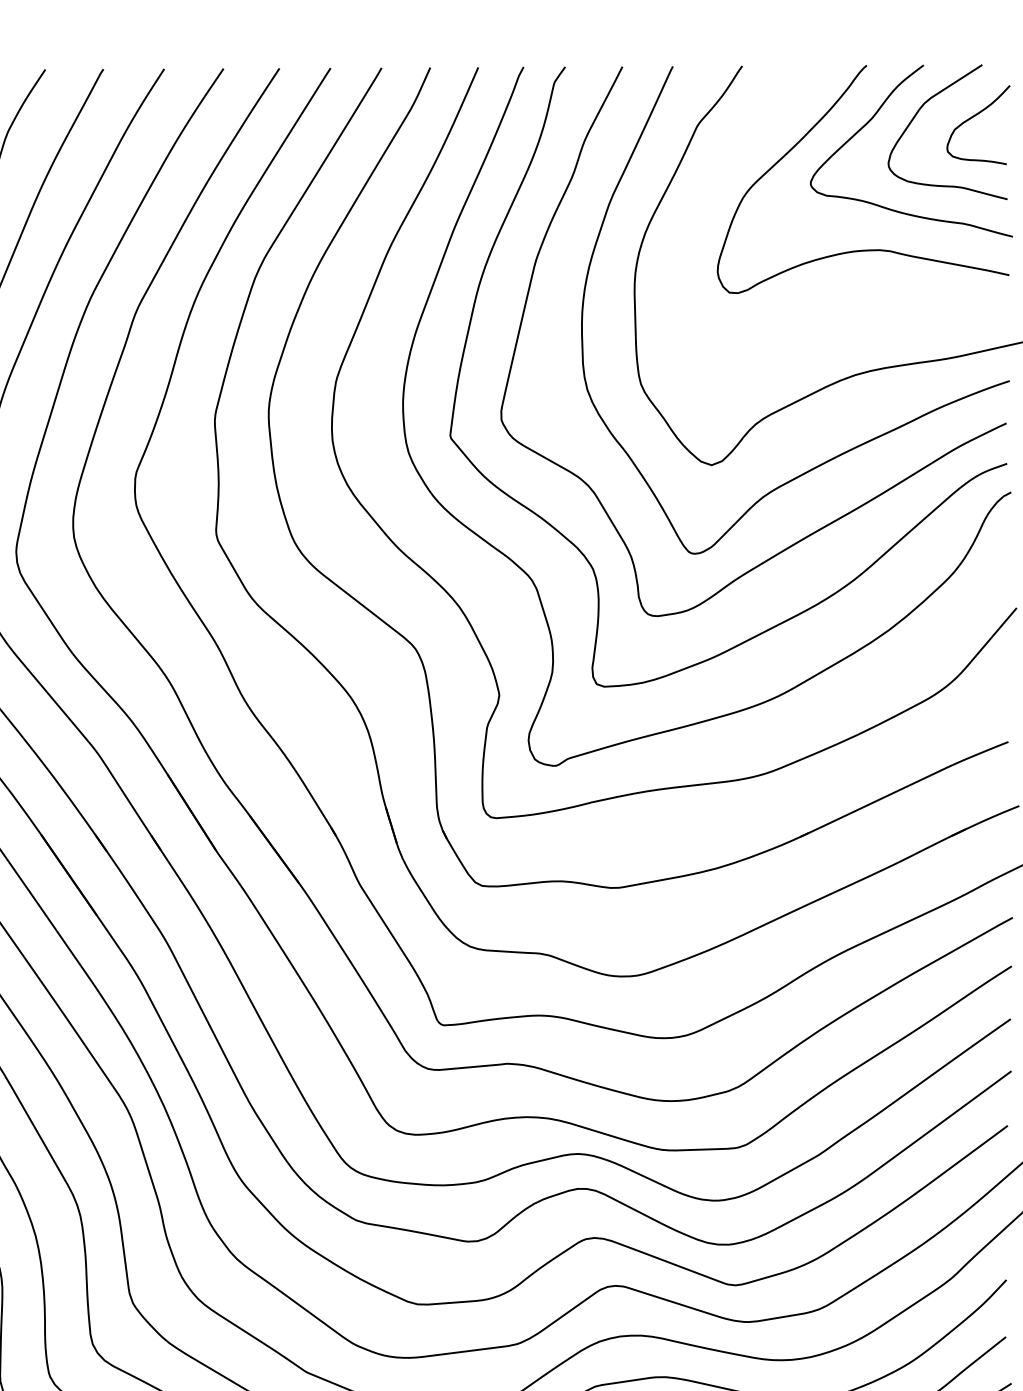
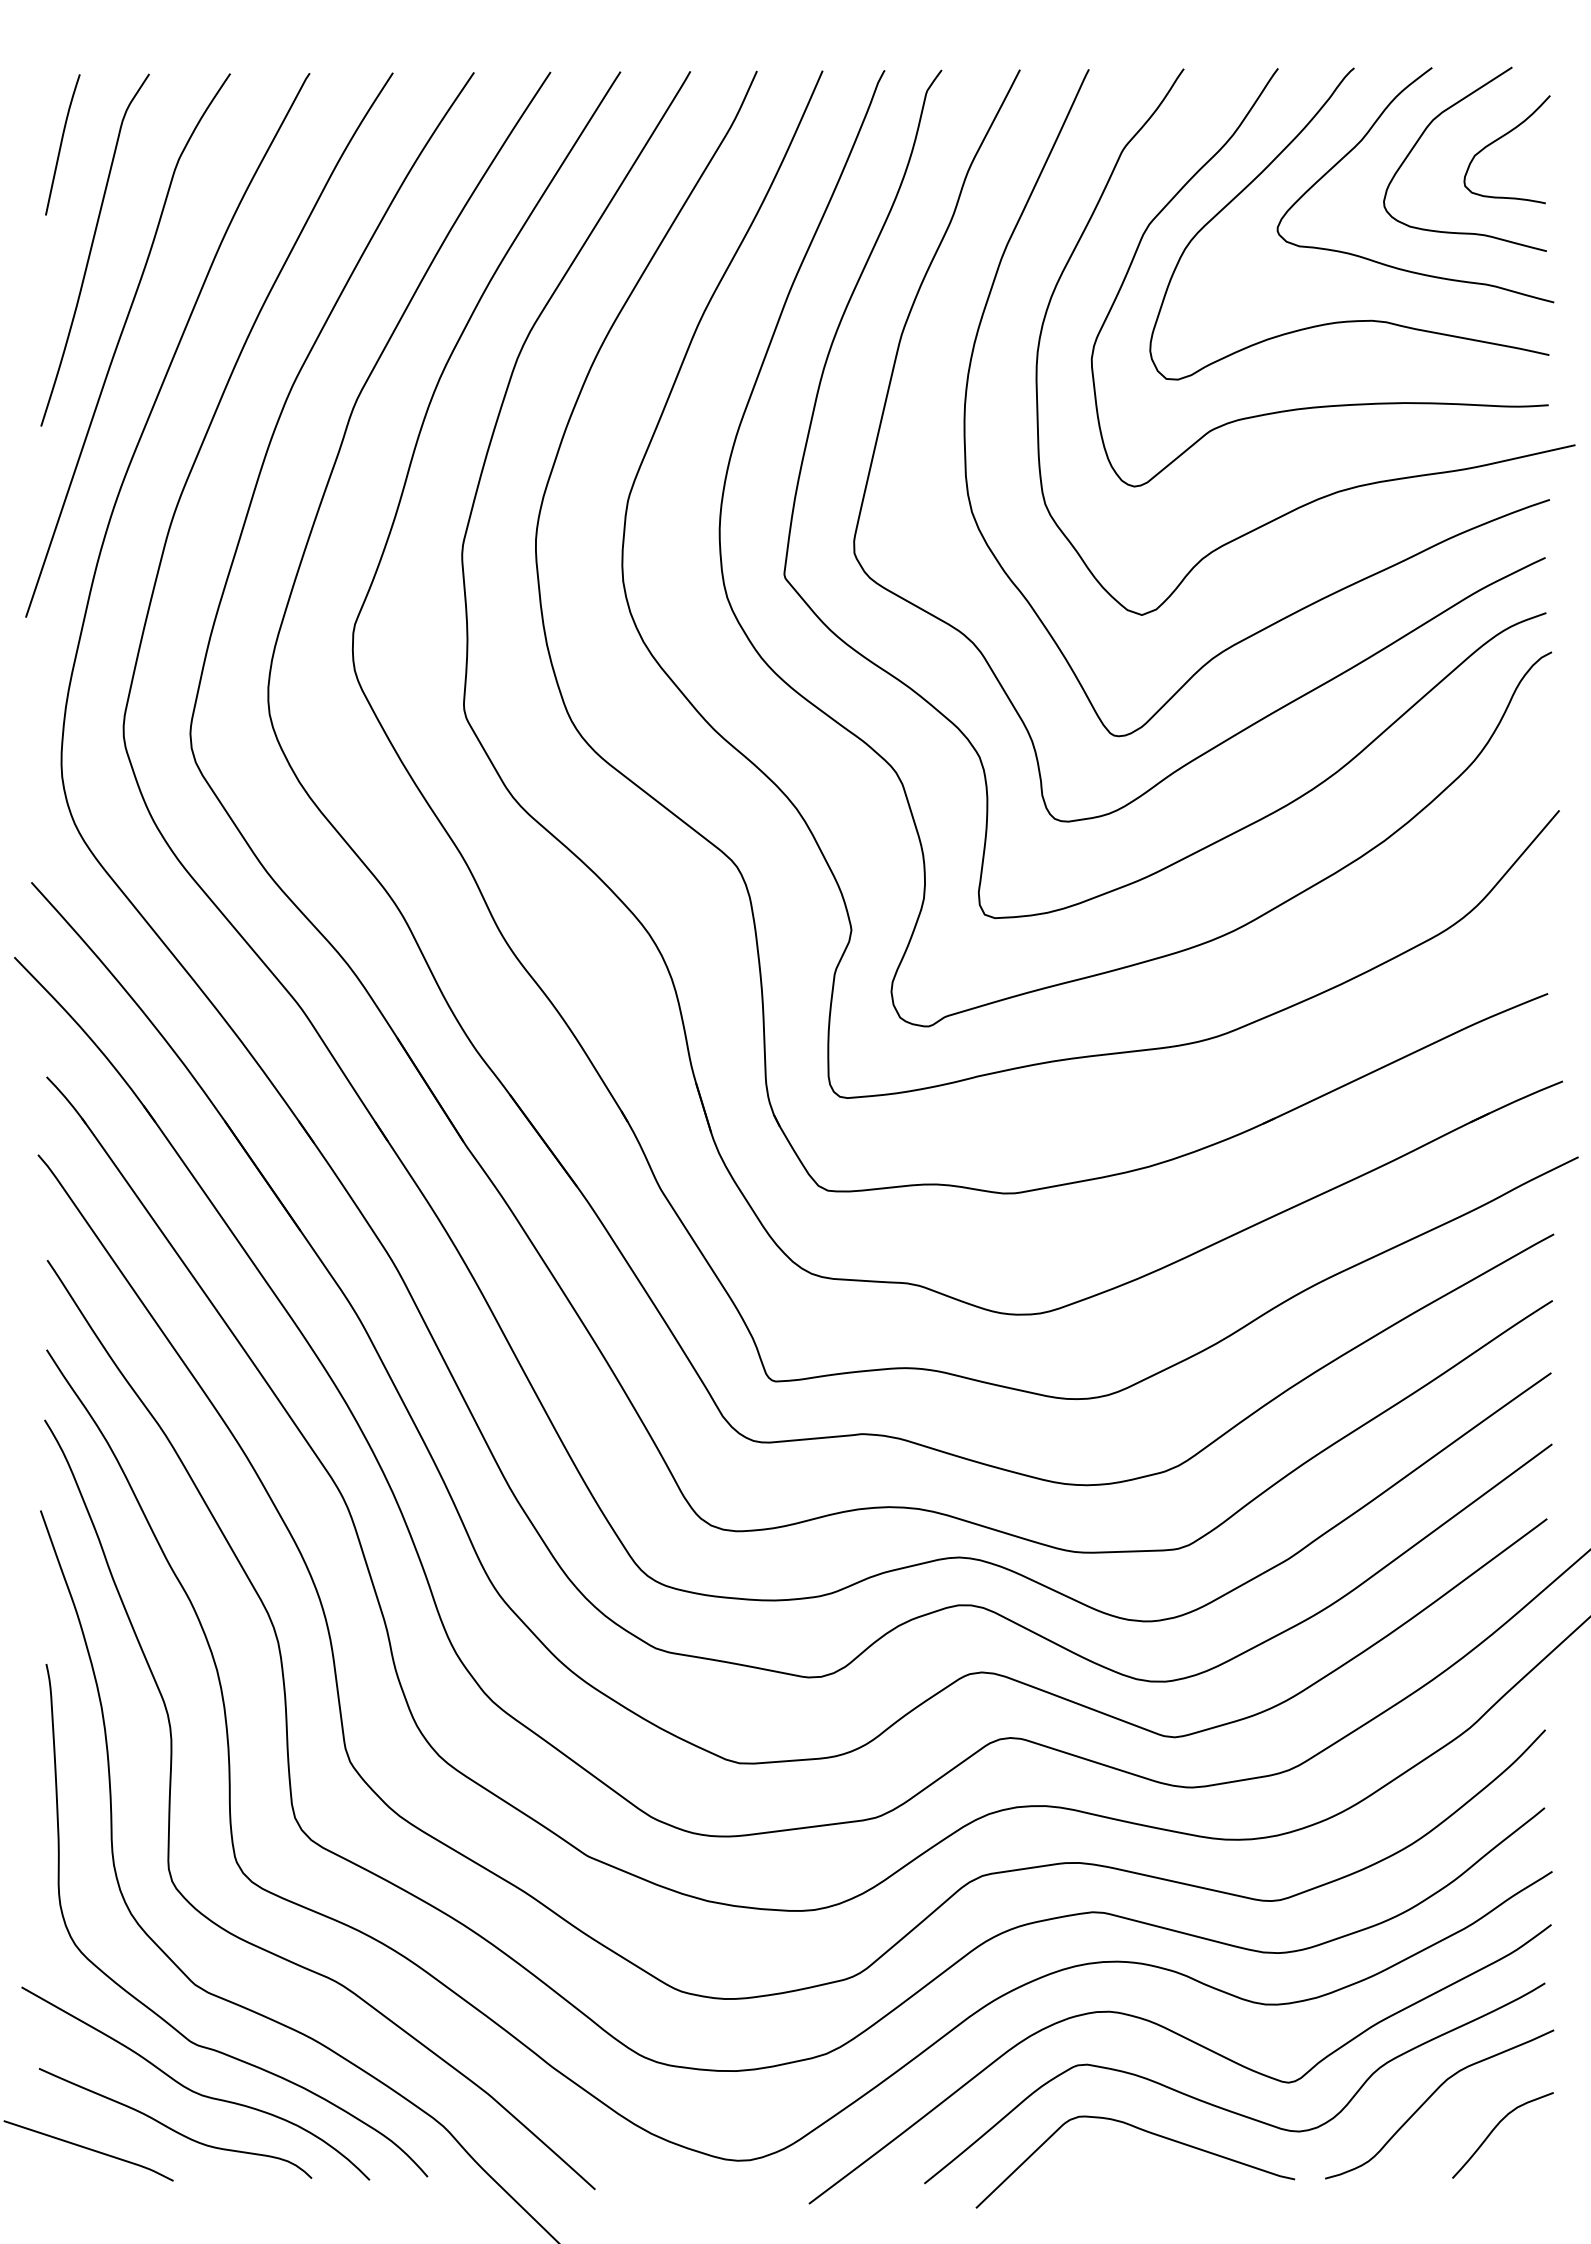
curve: (844, 312) -> (1323, 405), added

